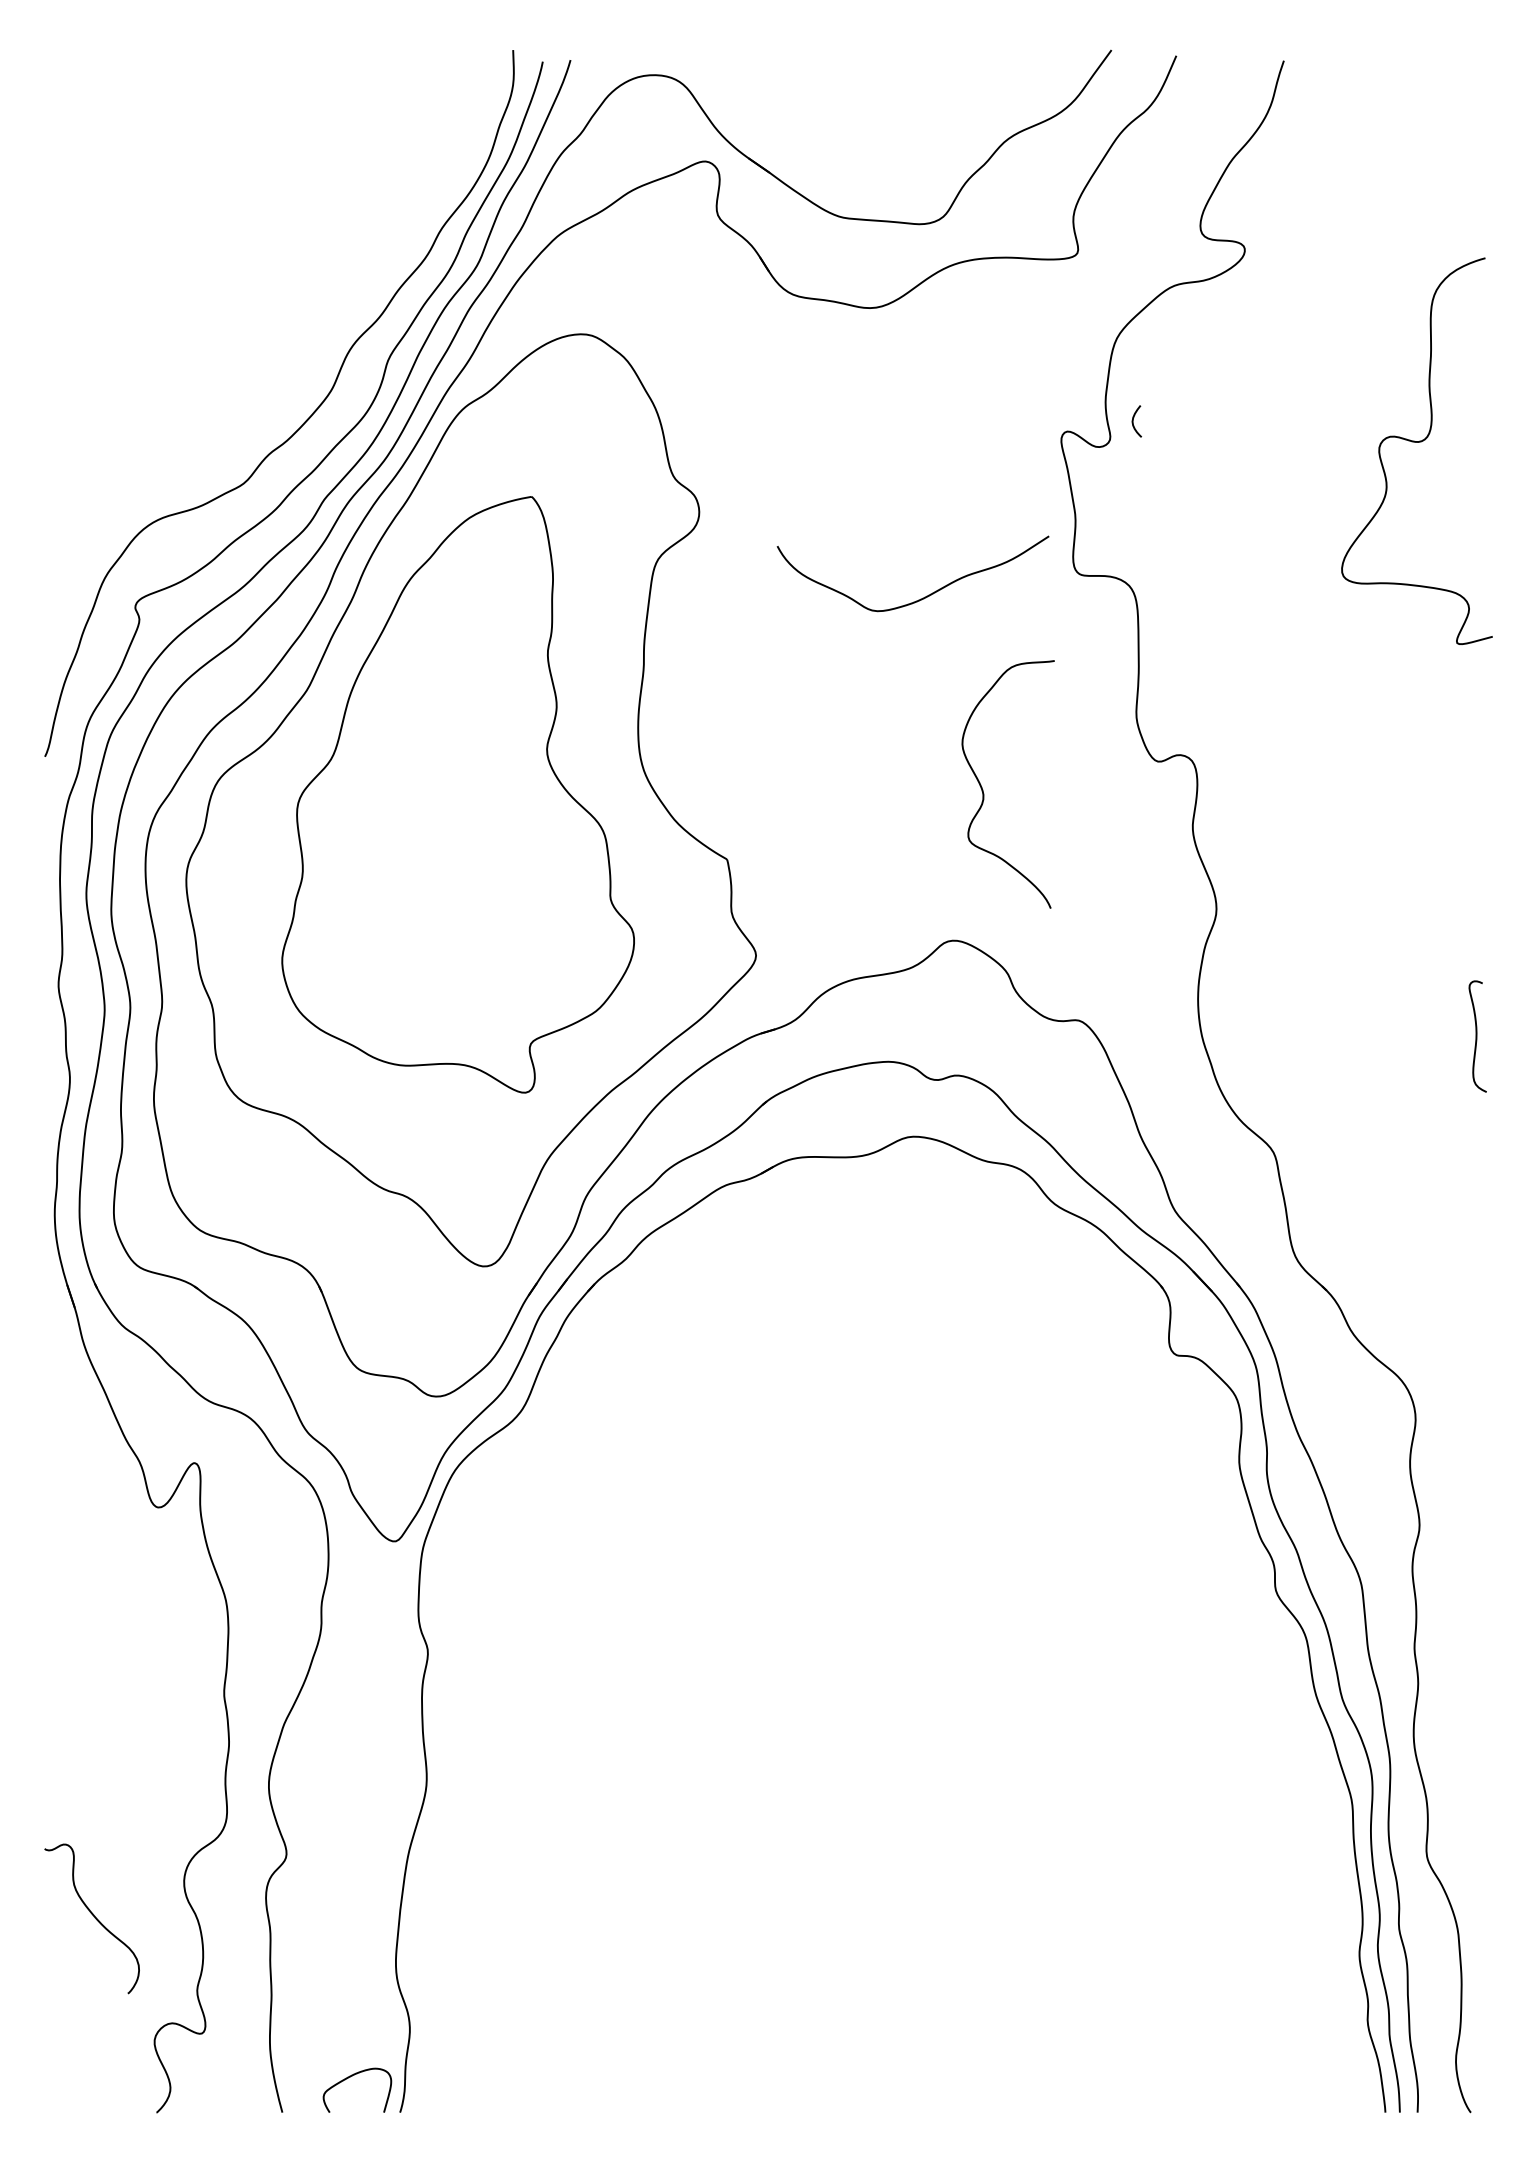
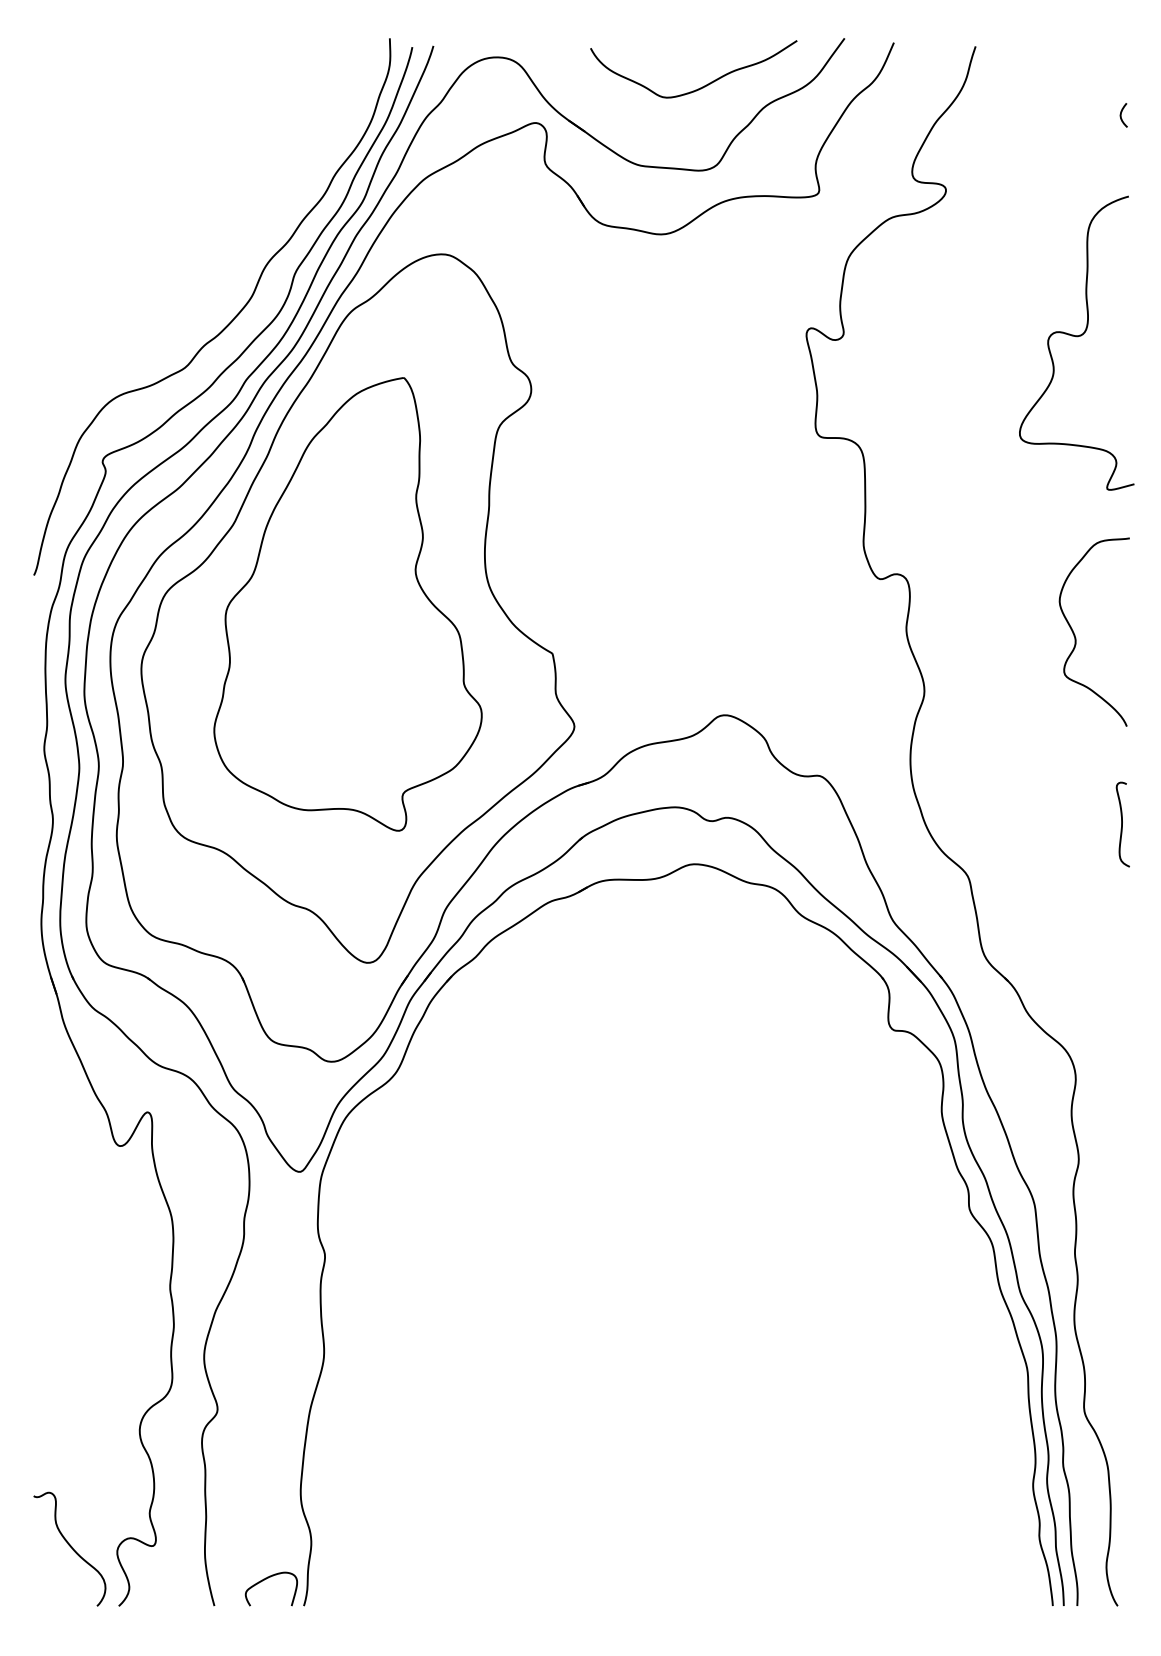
curve: (1133, 421) -> (1121, 115), moved
curve: (926, 595) -> (704, 85), moved
curve: (983, 789) -> (1075, 636), moved
curve: (1477, 1036) -> (1122, 824), moved
curve: (93, 1916) -> (70, 1547), moved

